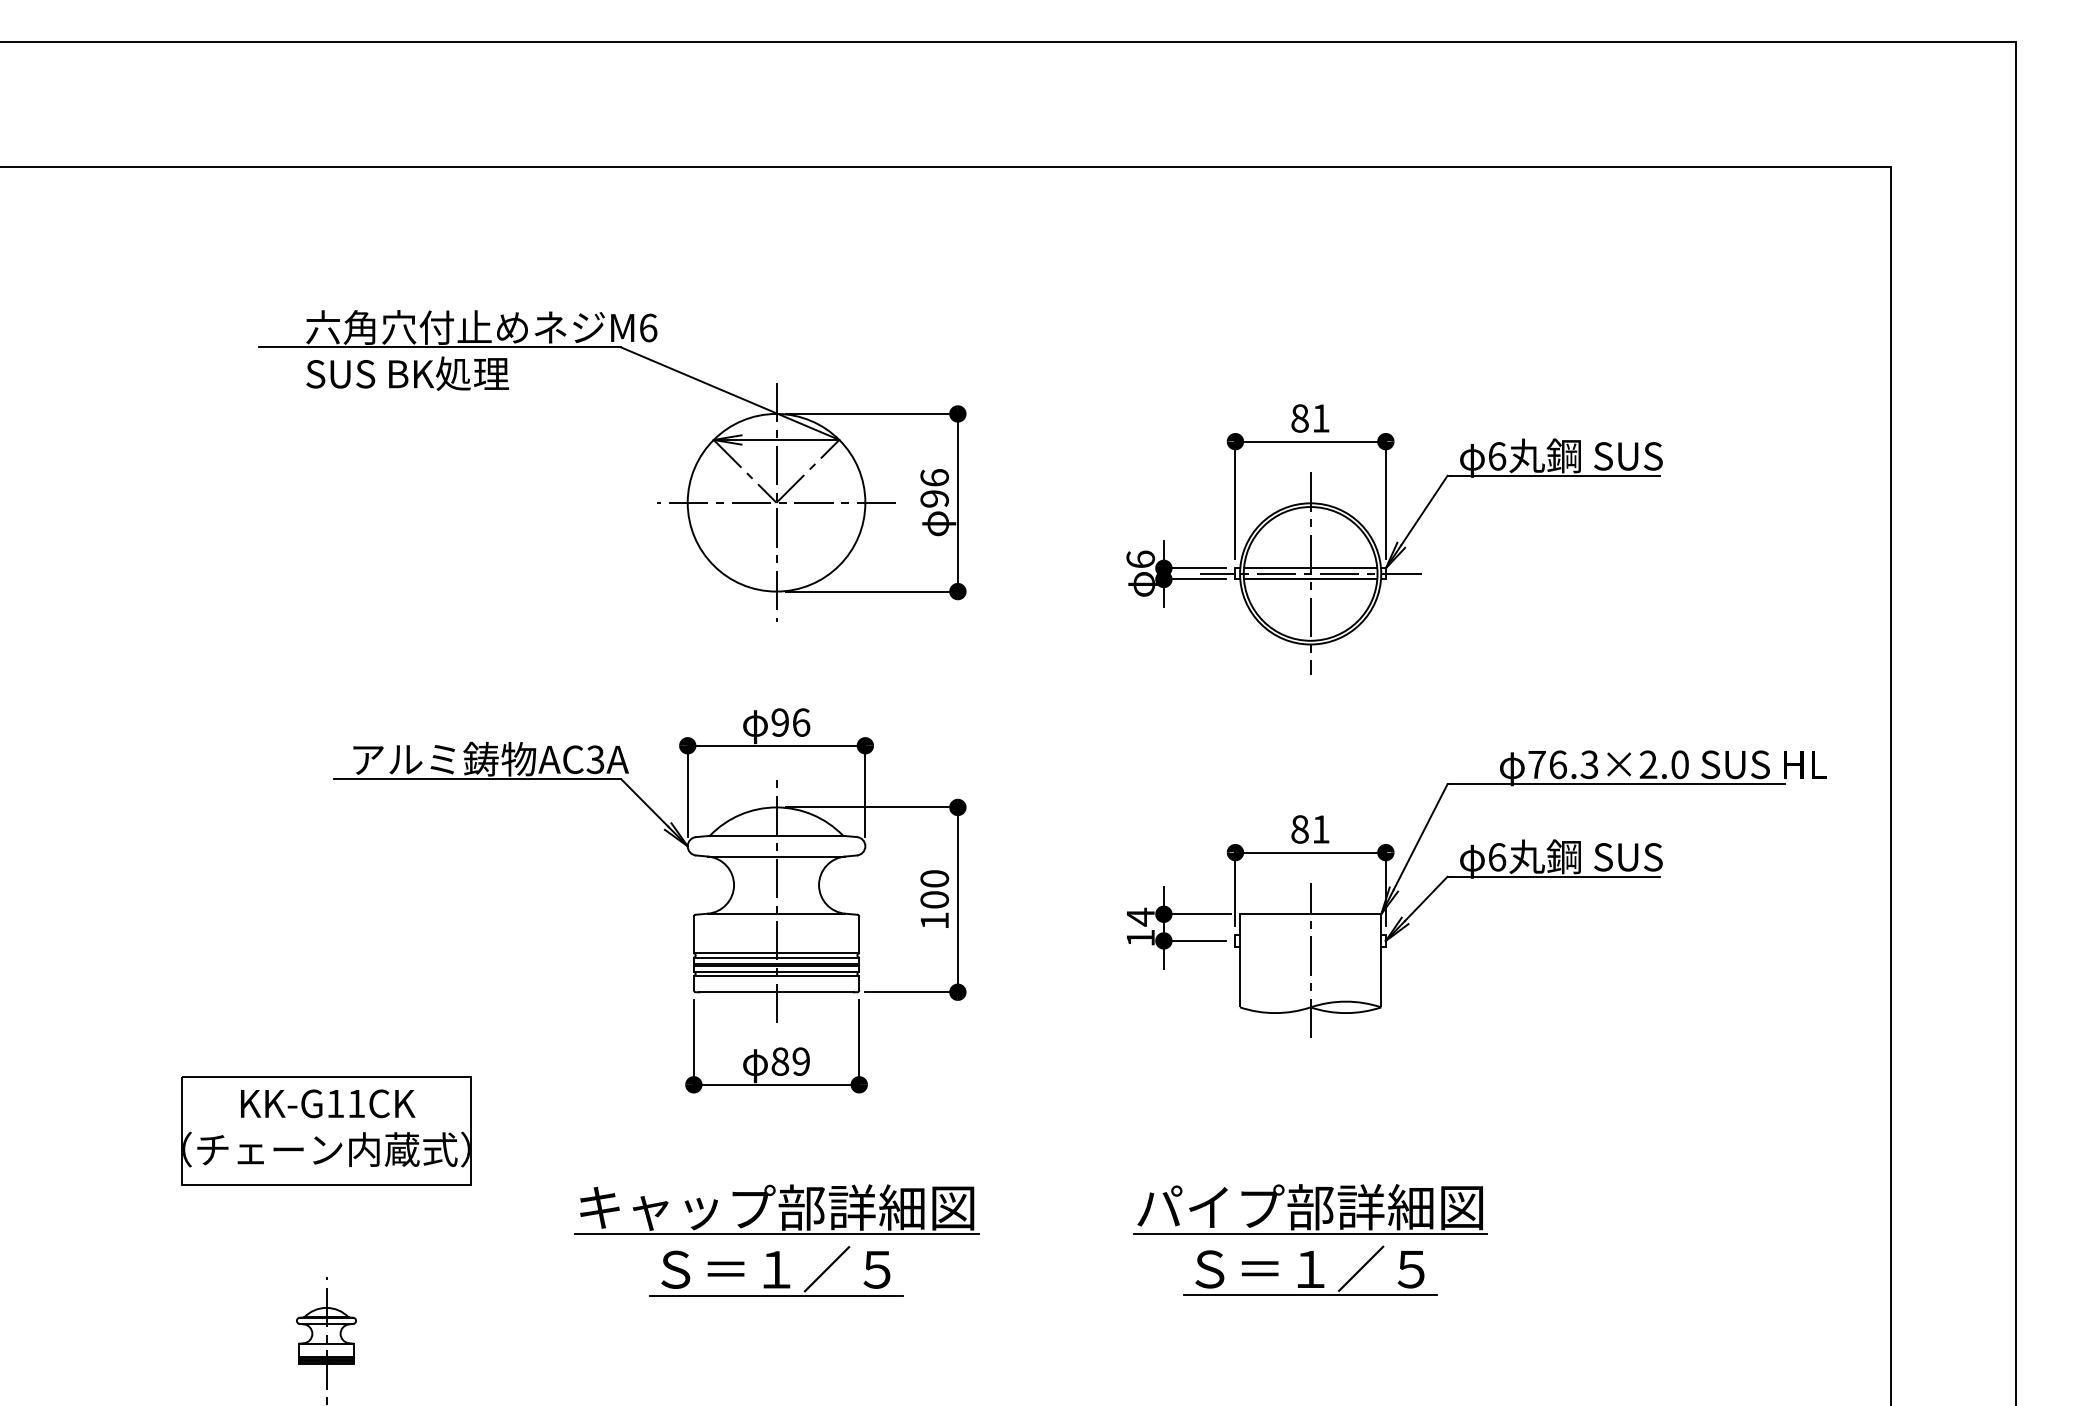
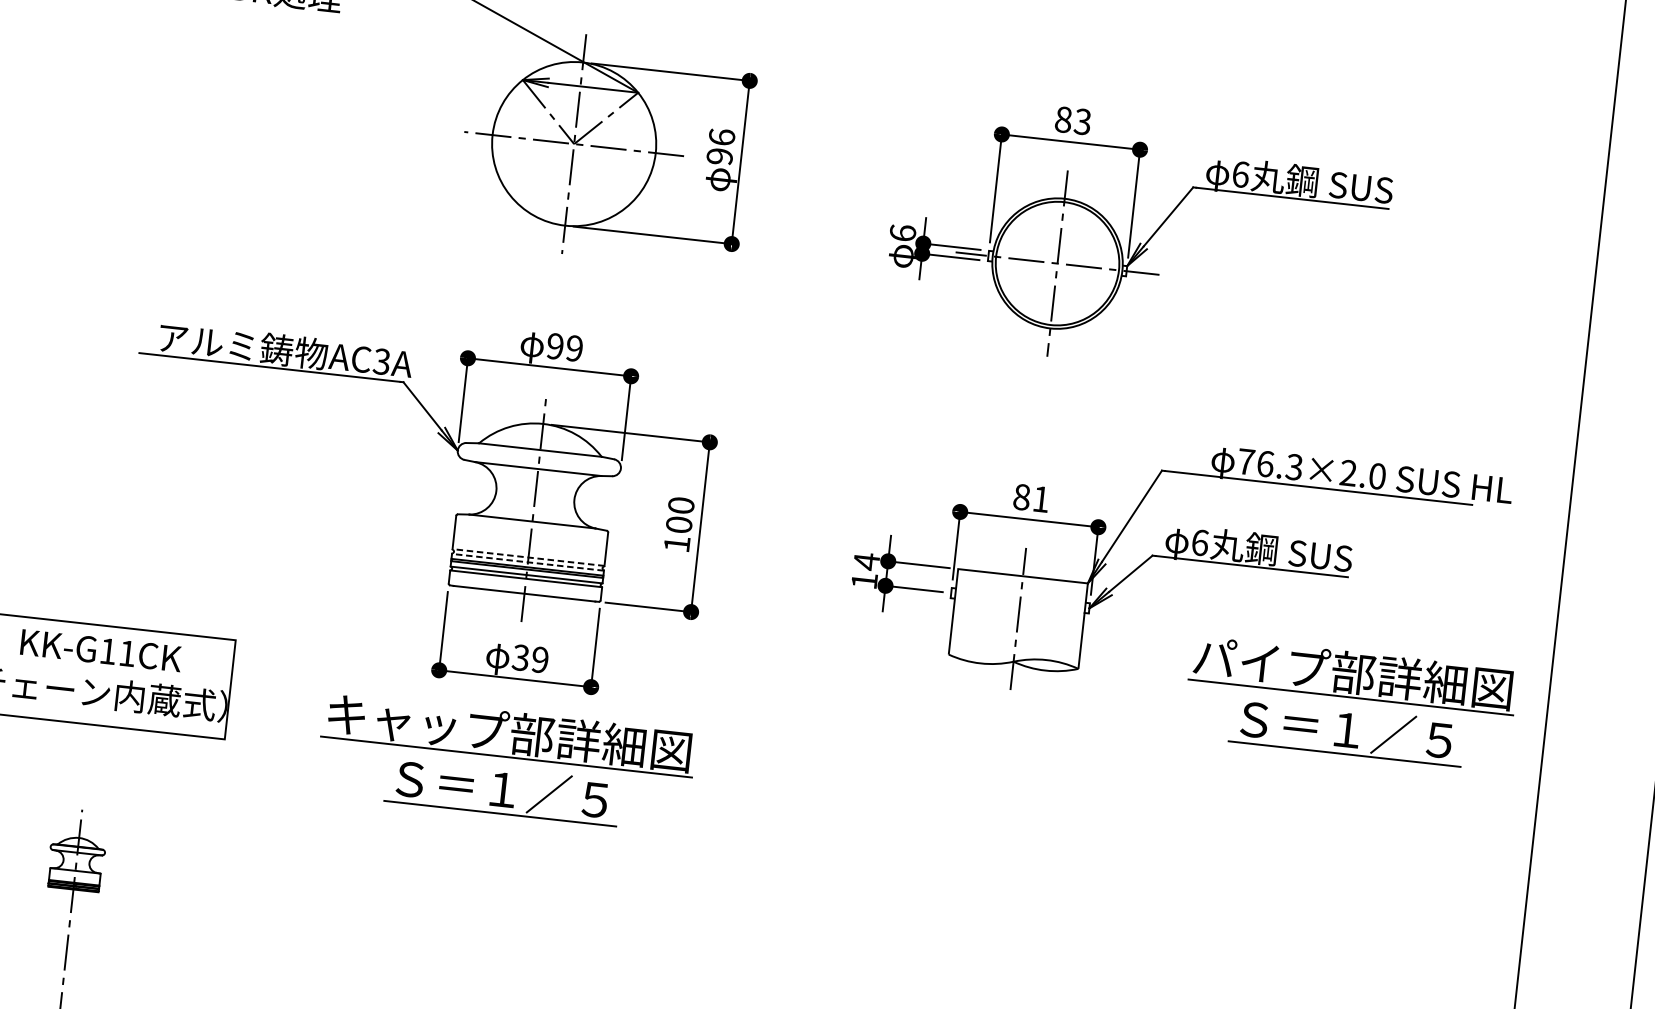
text: (1320, 418) -> (1082, 121), 81 -> 83
line: (1310, 568) -> (1057, 258), removed
line: (1310, 579) -> (1056, 268), removed
text: (801, 722) -> (574, 348), 96 -> 99
line: (776, 952) -> (528, 557), solid -> dashed
line: (776, 958) -> (527, 562), solid -> dashed
text: (780, 1061) -> (521, 657), 89 -> 39
part: (1310, 1239) -> (1350, 702), moved
part: (776, 1240) -> (505, 762), moved

